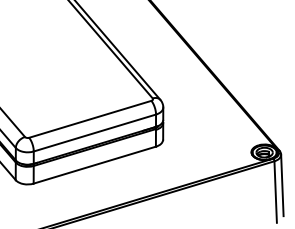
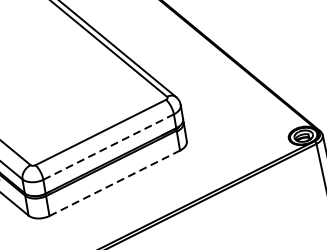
line: (94, 133) -> (108, 147), solid -> dashed
line: (94, 165) -> (114, 183), solid -> dashed

